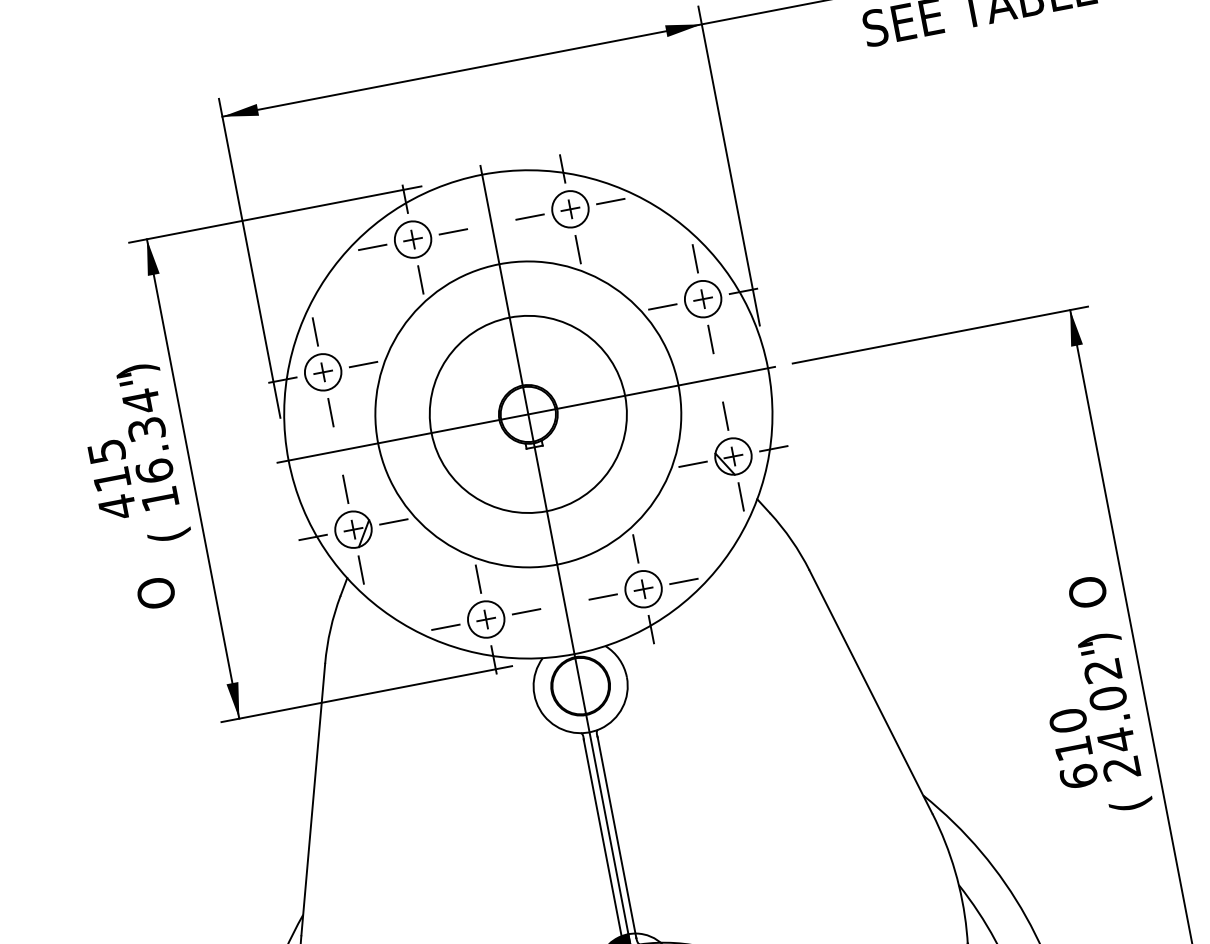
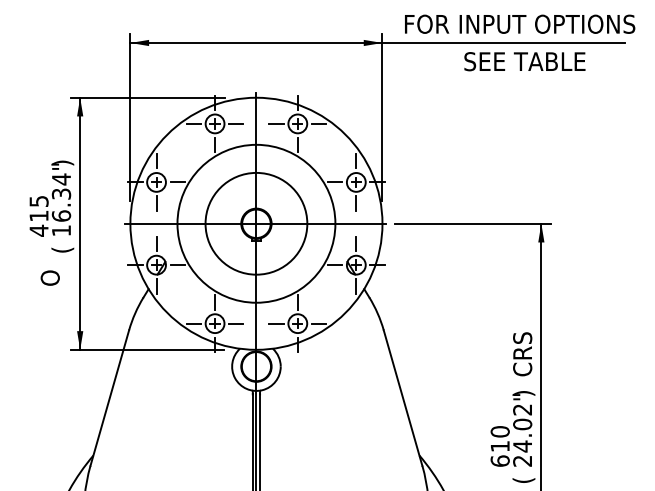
text: (1081, 559) -> (522, 351), O -> CRS

